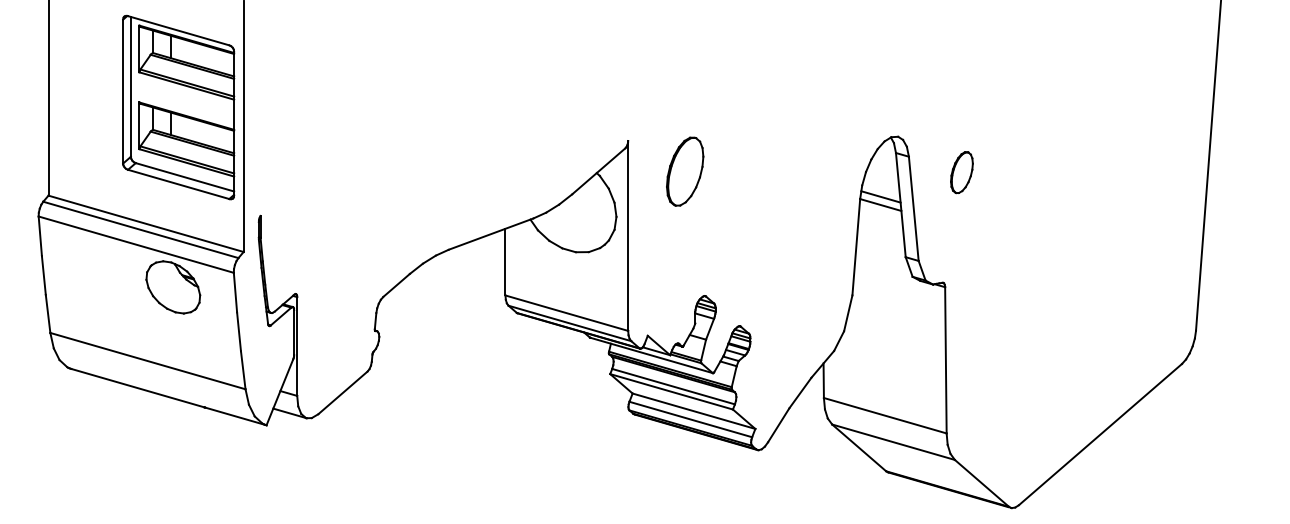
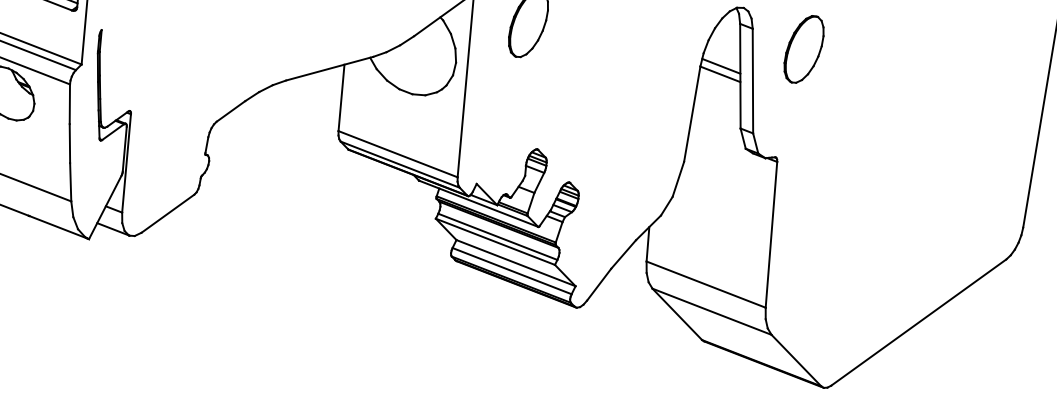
part: (961, 172) -> (803, 49), size x1.67

